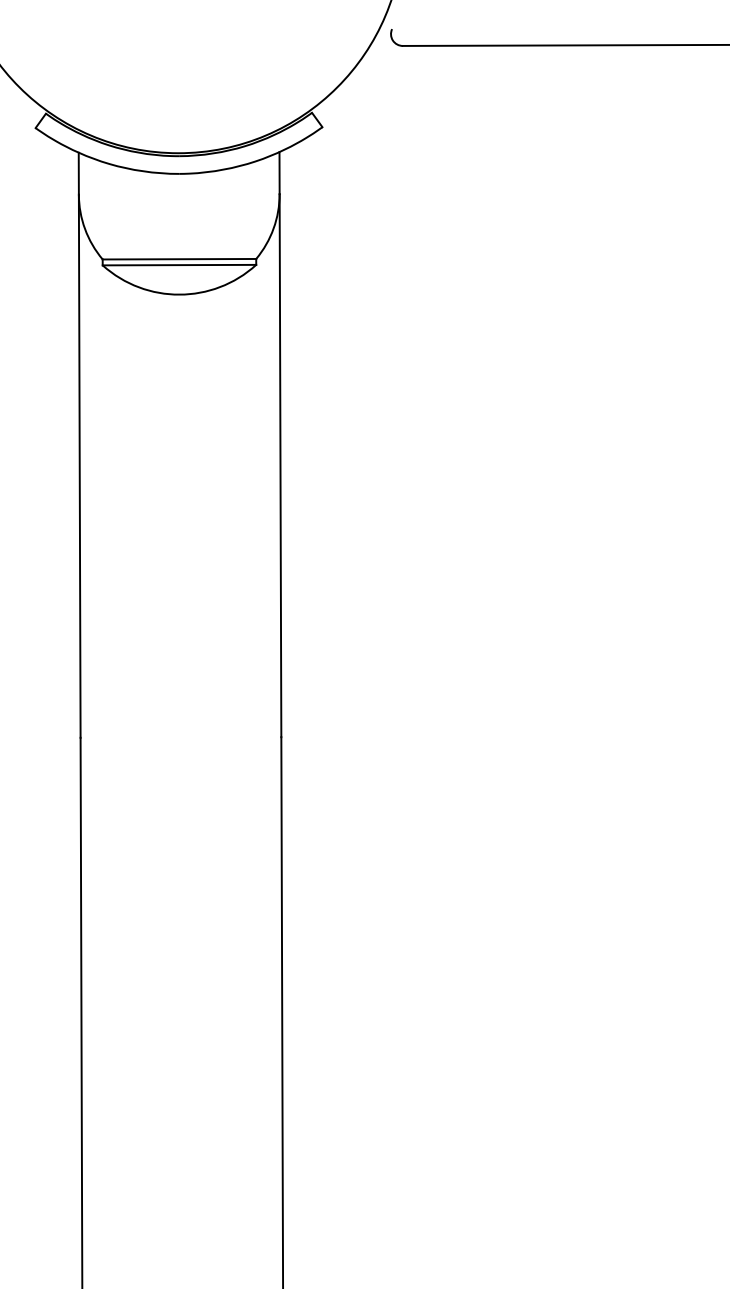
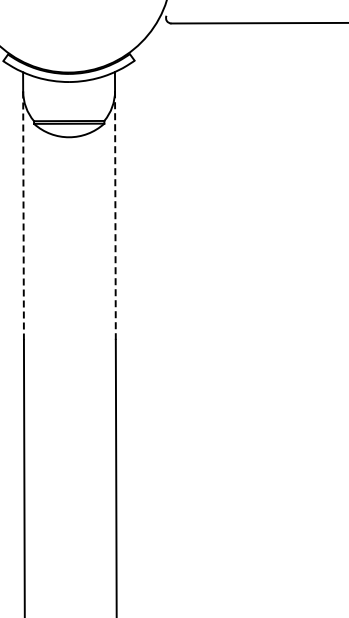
line: (79, 467) -> (23, 216), solid -> dashed
line: (280, 467) -> (115, 216), solid -> dashed

